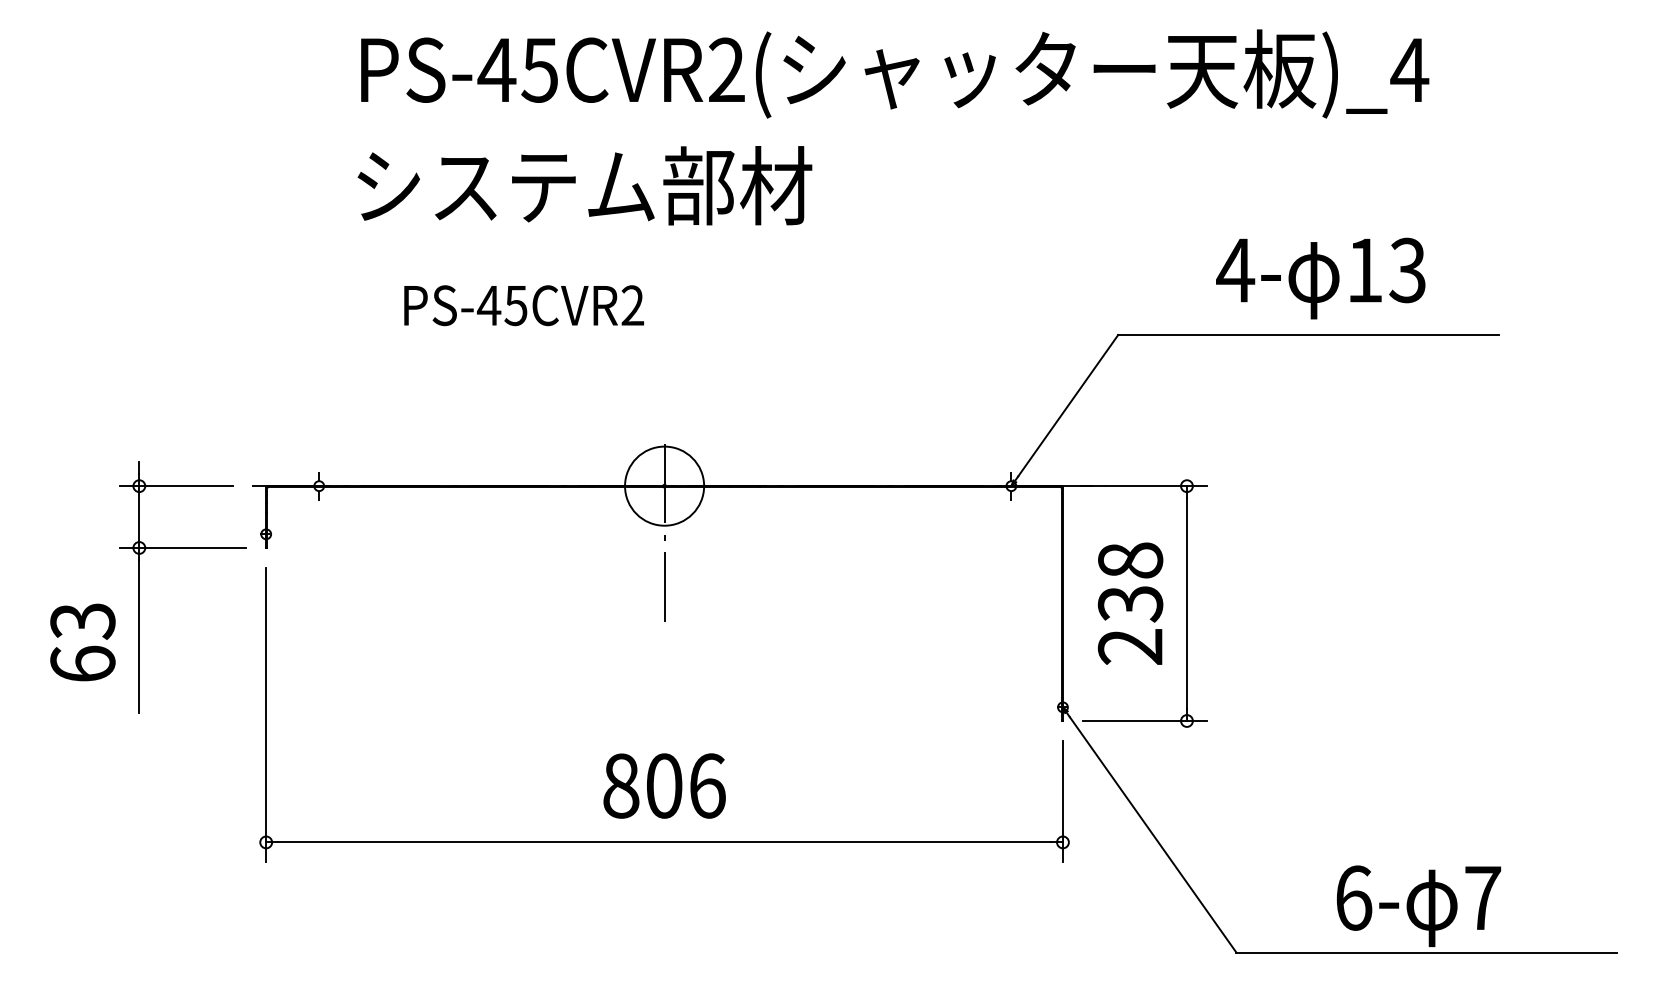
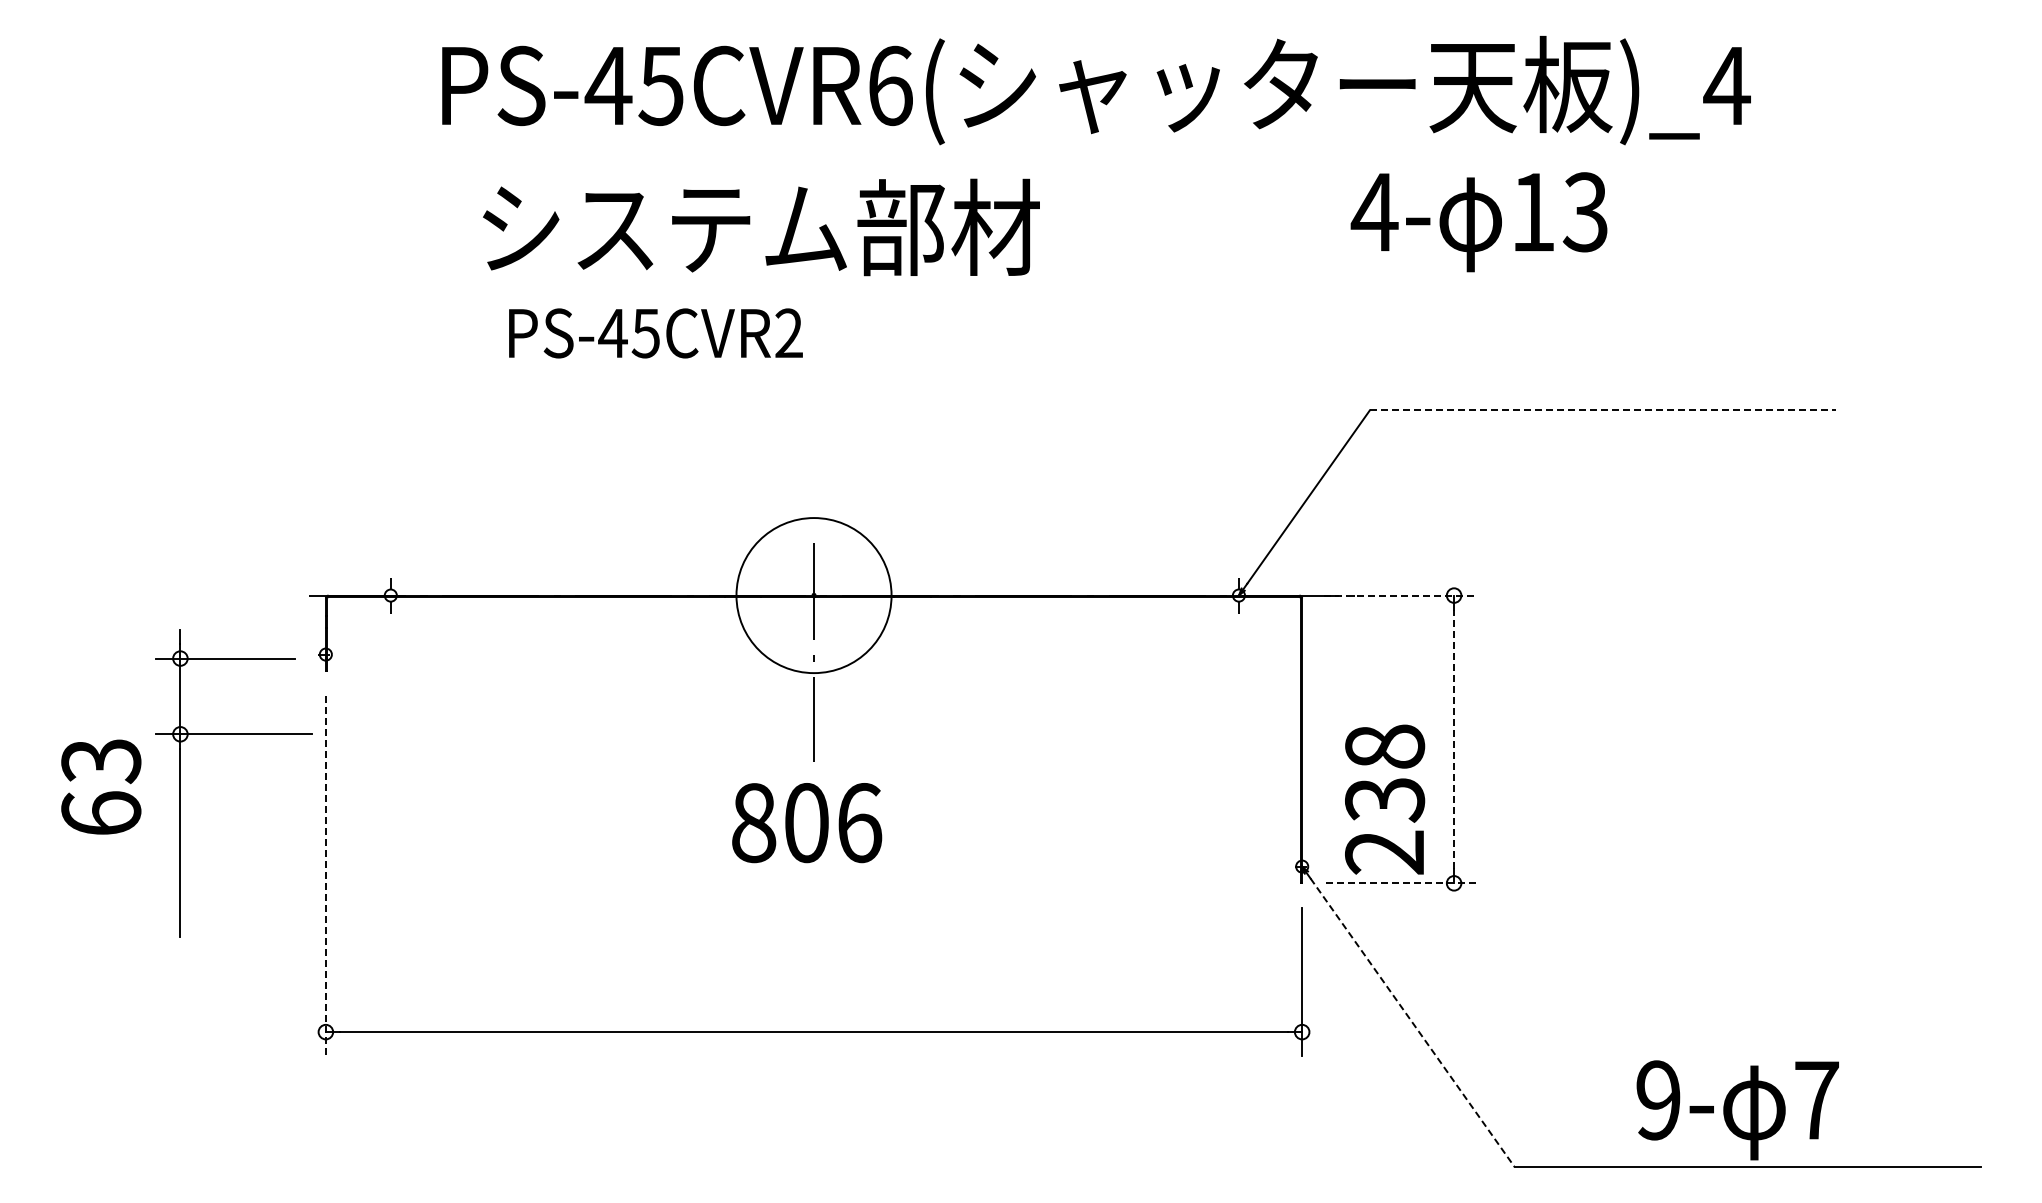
text: (726, 69) -> (890, 85), PS-45CVR2( -> PS-45CVR6(
text: (584, 185) -> (761, 227), moved
text: (1320, 278) -> (1478, 222), moved
text: (523, 305) -> (655, 333), moved
line: (1308, 335) -> (1603, 410), solid -> dashed
circle: (664, 486) -> (813, 595), size x1.6
line: (1144, 486) -> (1401, 595), solid -> dashed
part: (182, 548) -> (233, 734), moved
line: (1187, 602) -> (1454, 738), solid -> dashed
text: (1130, 603) -> (1385, 799), moved
line: (265, 715) -> (325, 876), solid -> dashed
line: (1144, 721) -> (1402, 883), solid -> dashed
text: (664, 786) -> (807, 823), moved
line: (1153, 834) -> (1412, 1022), solid -> dashed
text: (1353, 898) -> (1658, 1100), 6- -> 9-

